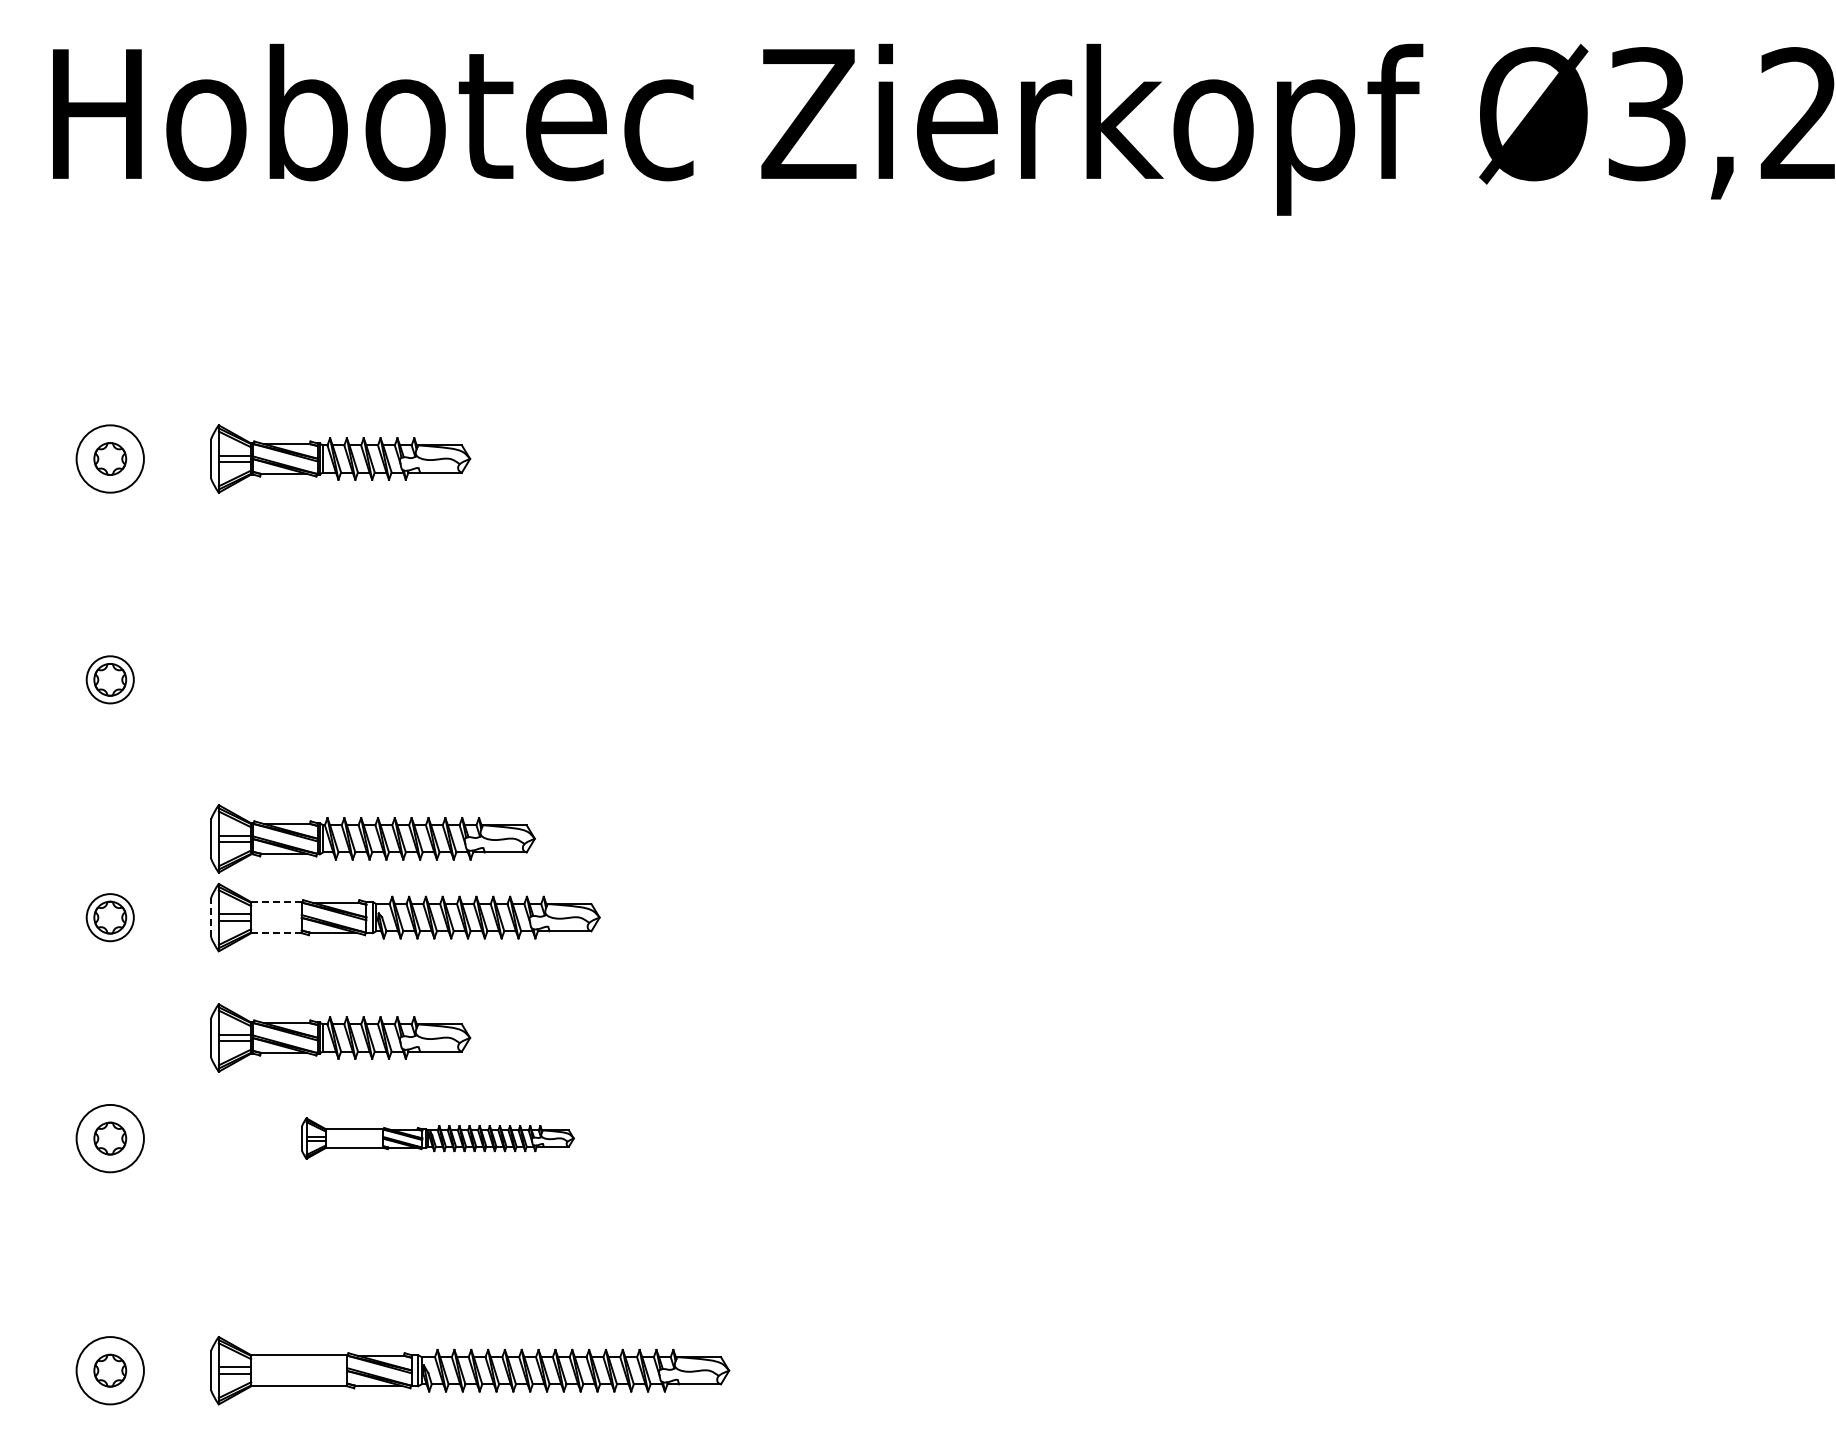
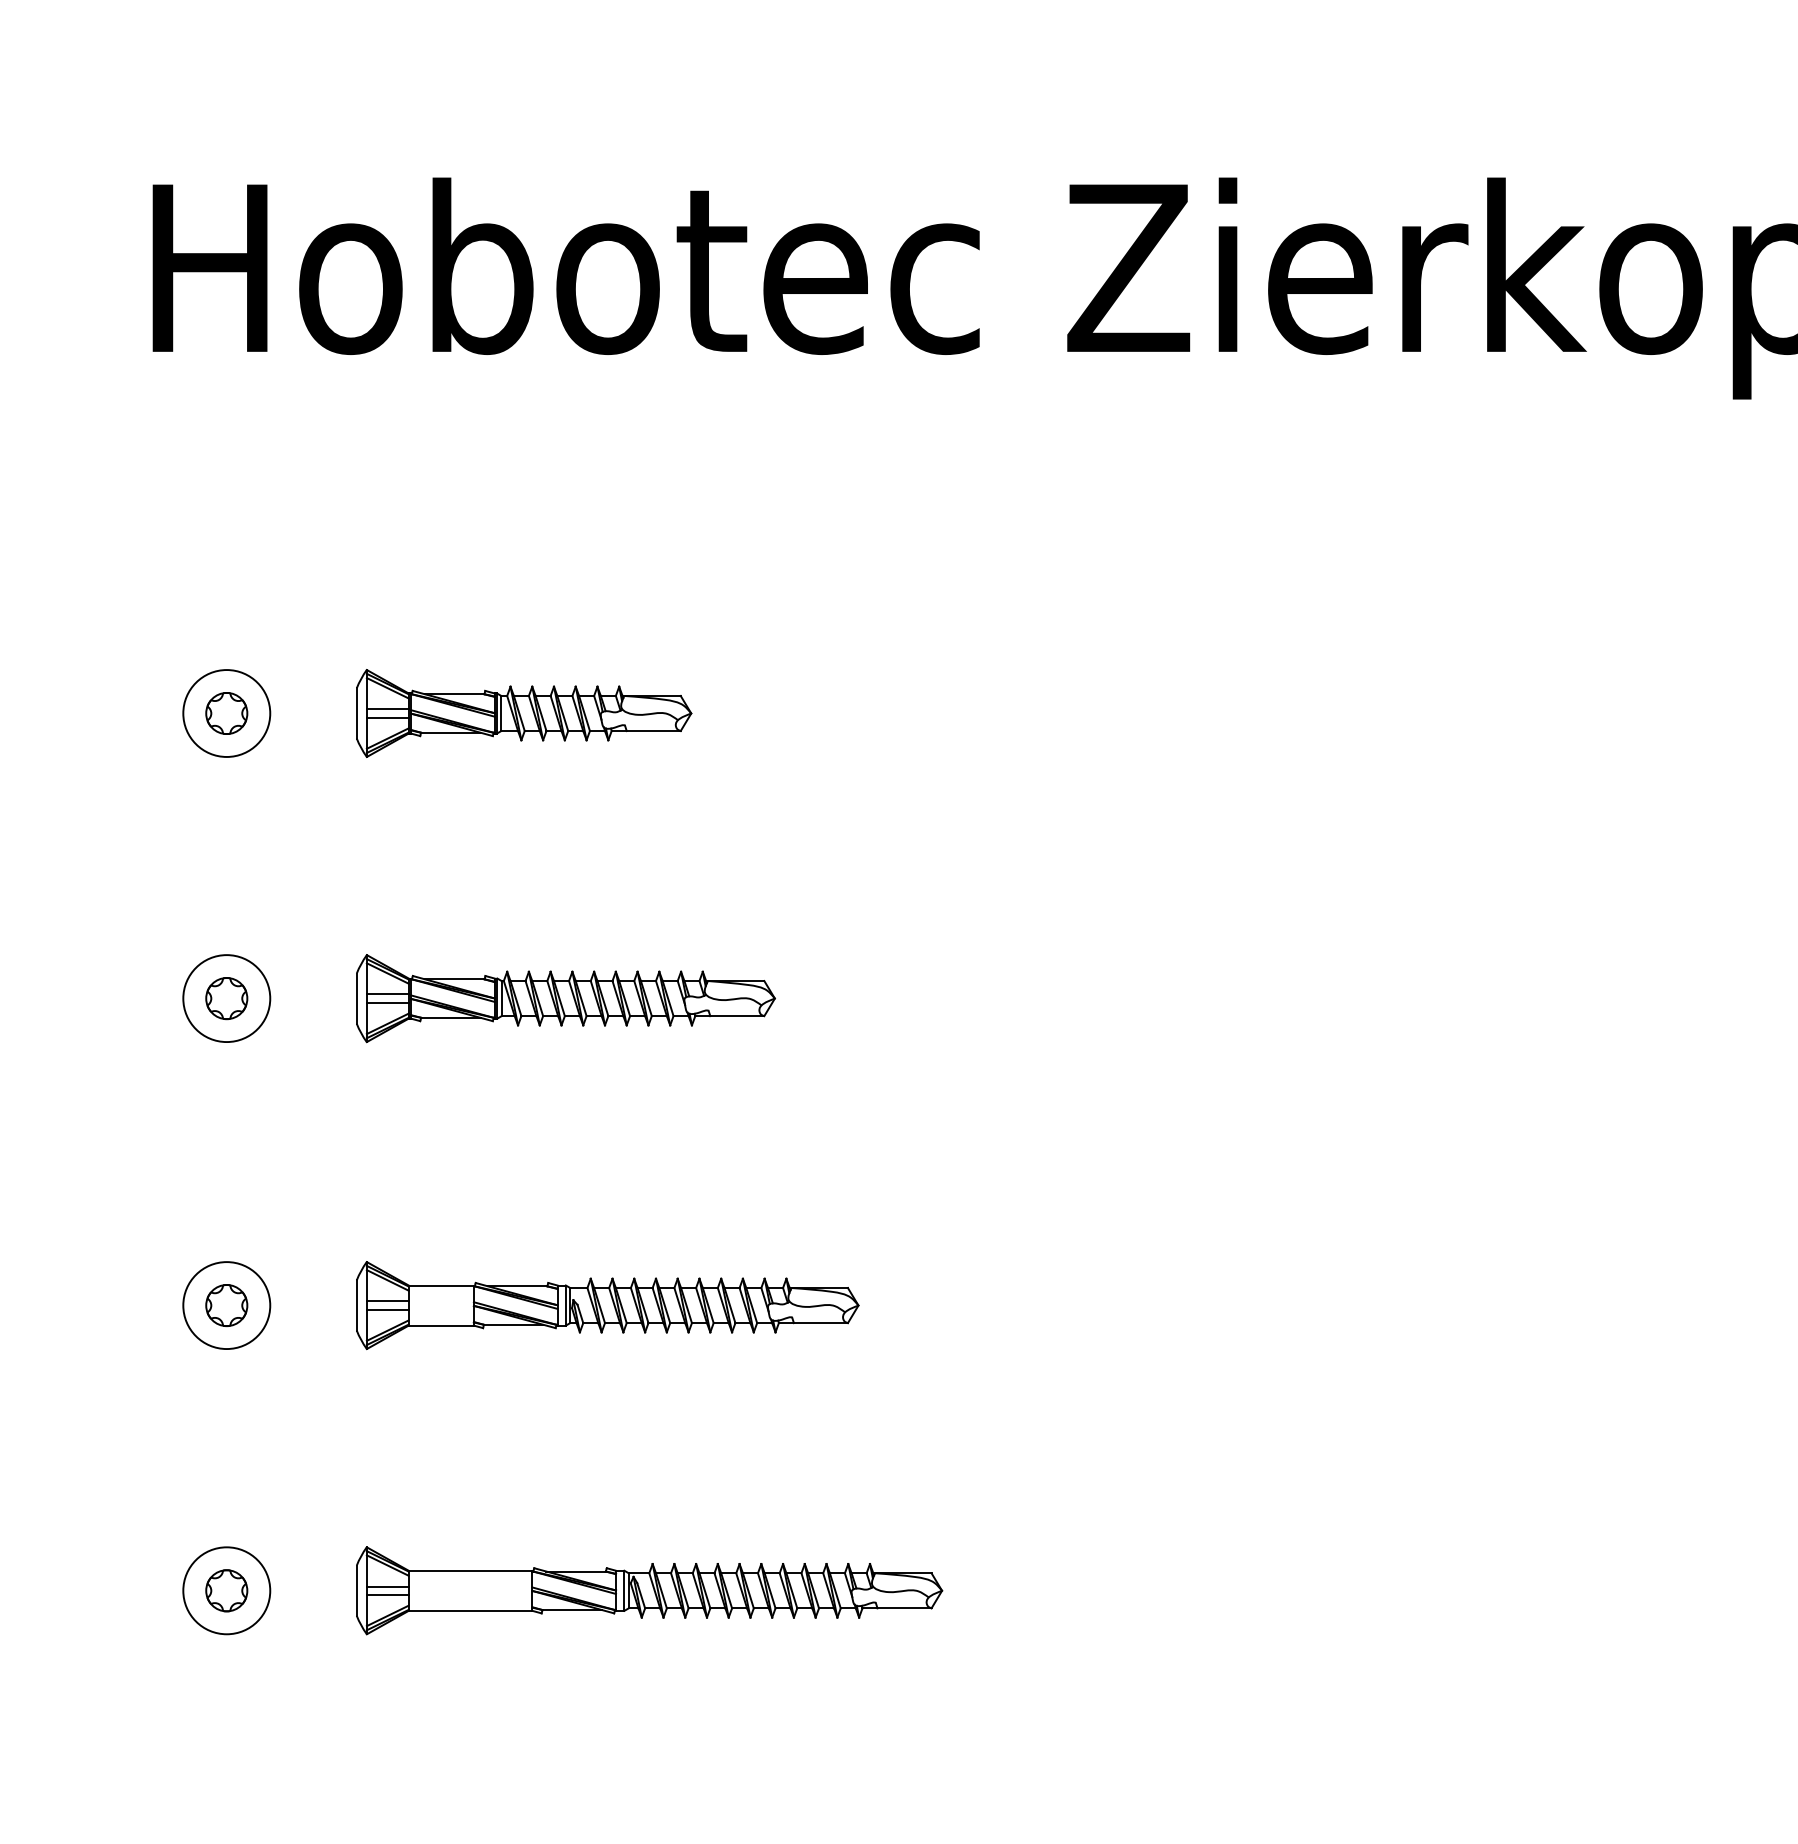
circle: (109, 679) -> (225, 998), size x1.43
part: (372, 838) -> (565, 998), moved
line: (275, 902) -> (440, 1285), dashed -> solid
circle: (109, 917) -> (225, 1305), size x1.43
line: (211, 917) -> (357, 1305), dashed -> solid
line: (276, 933) -> (441, 1326), dashed -> solid
part: (340, 1037) -> (523, 1460), removed
part: (437, 1138) -> (649, 1590), size x1.67

